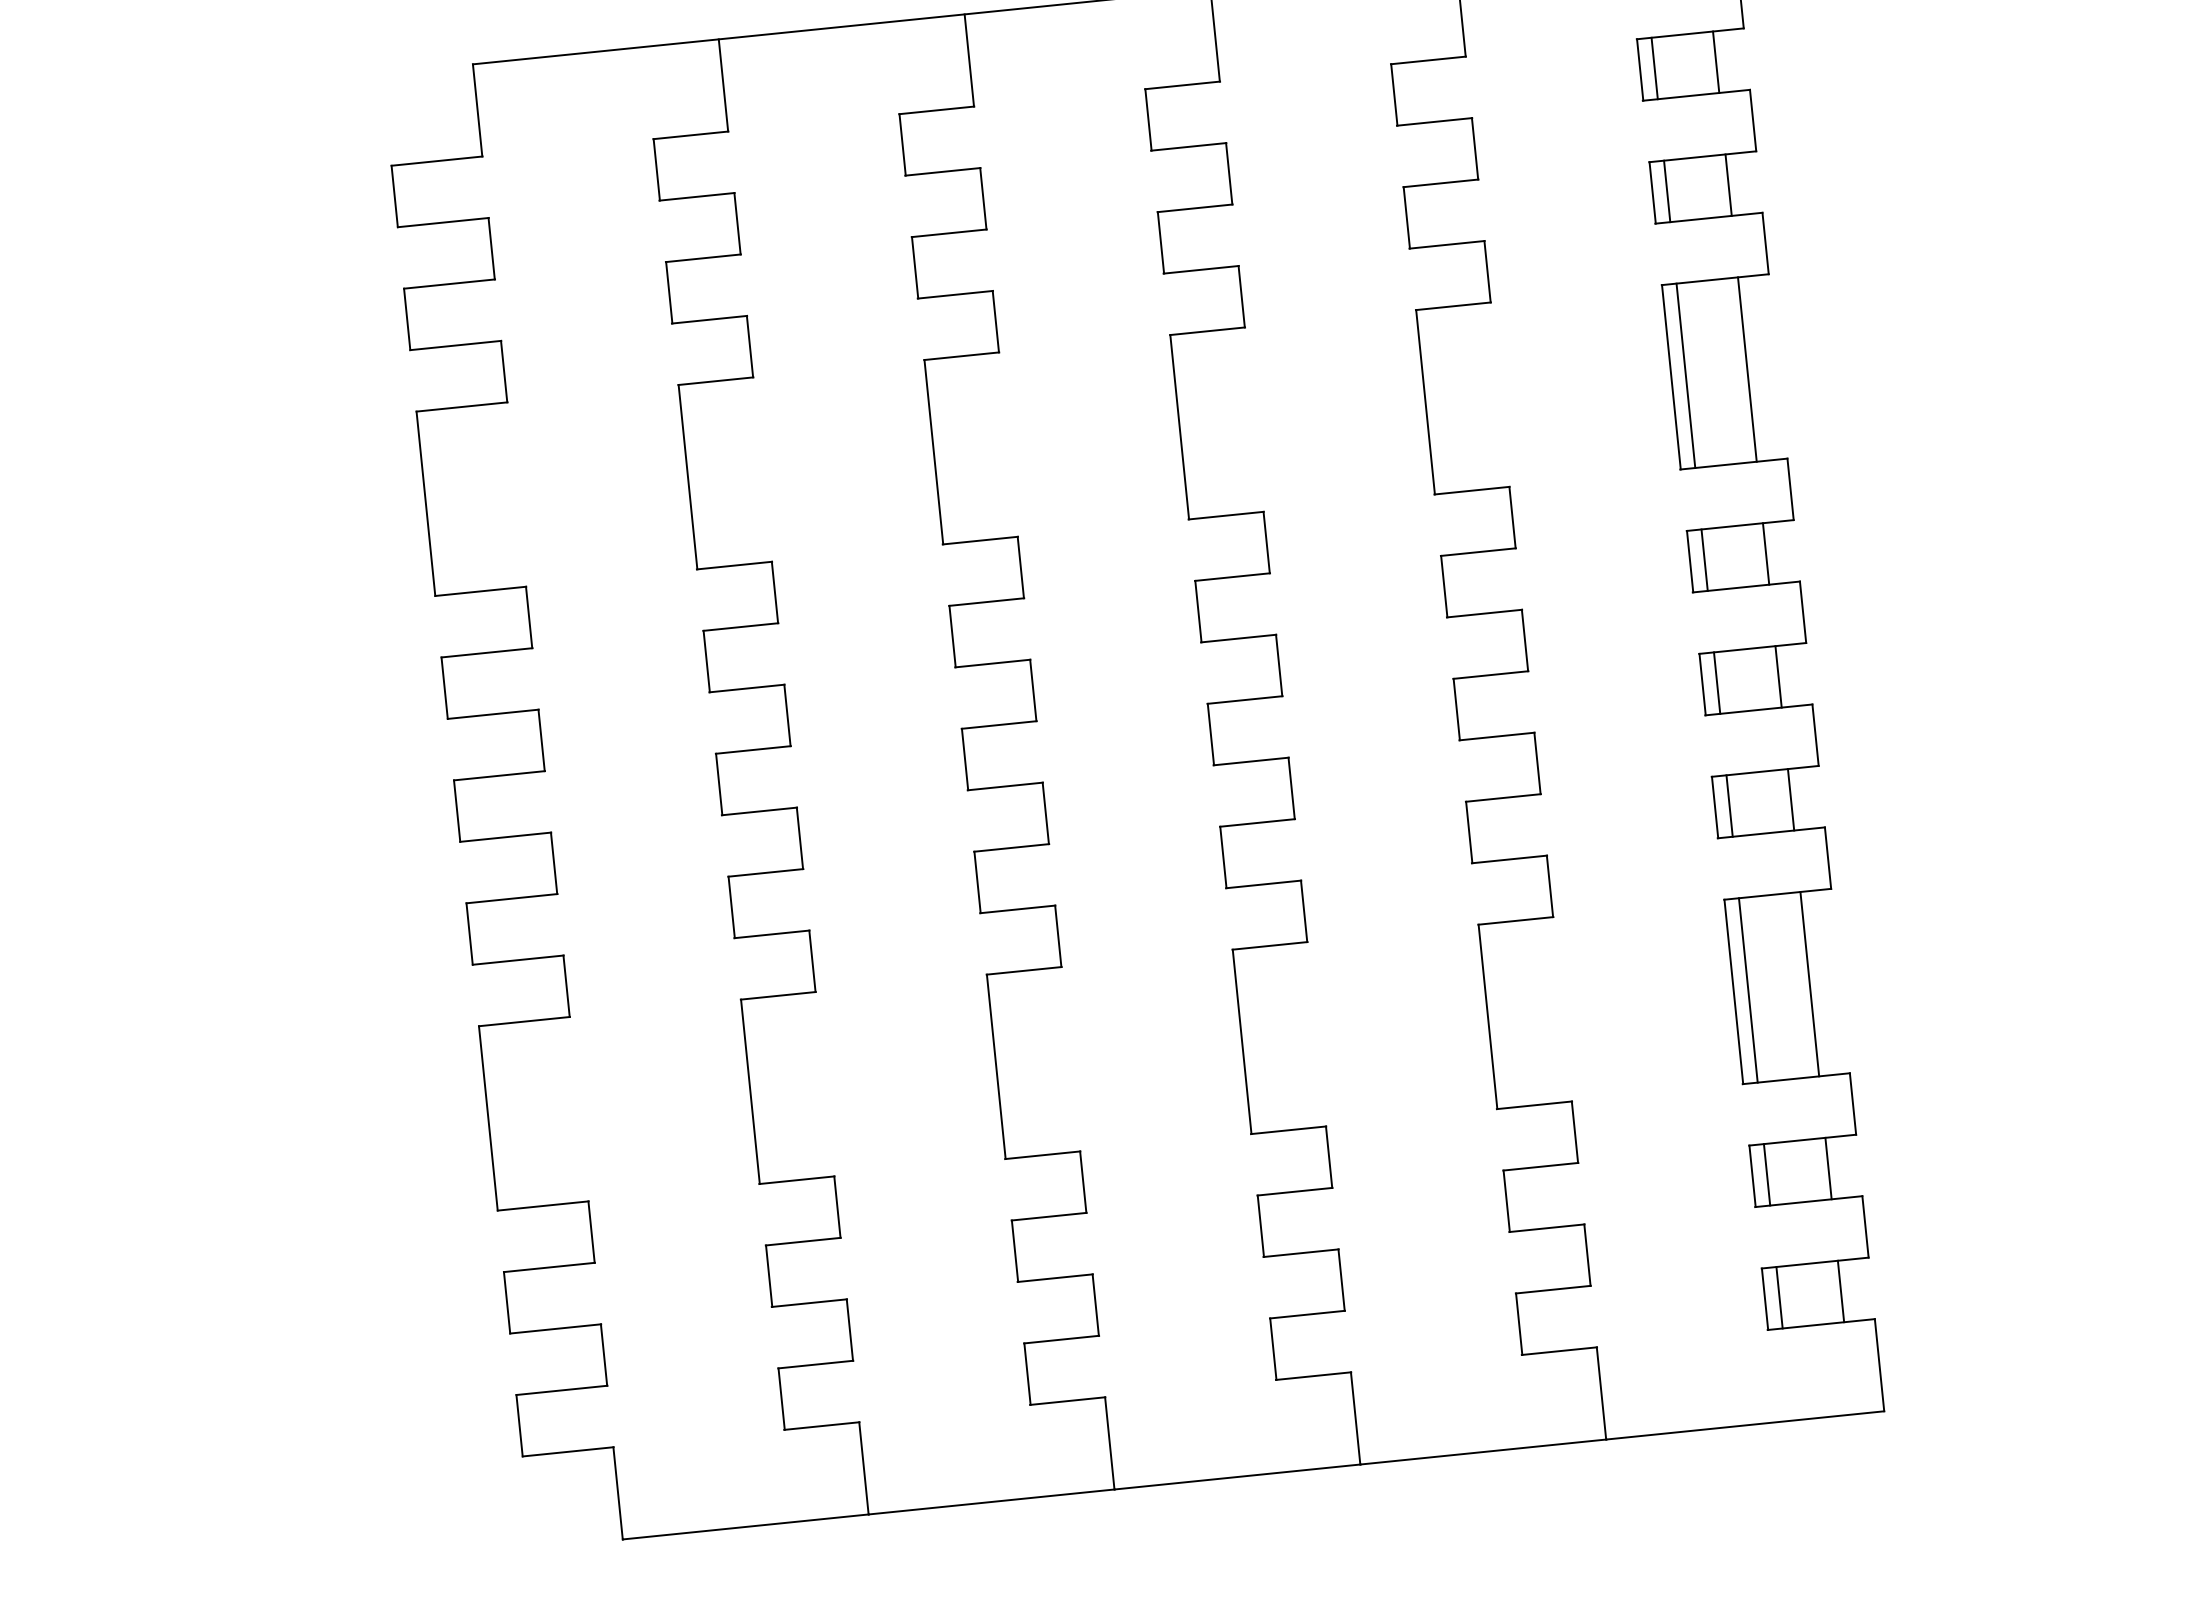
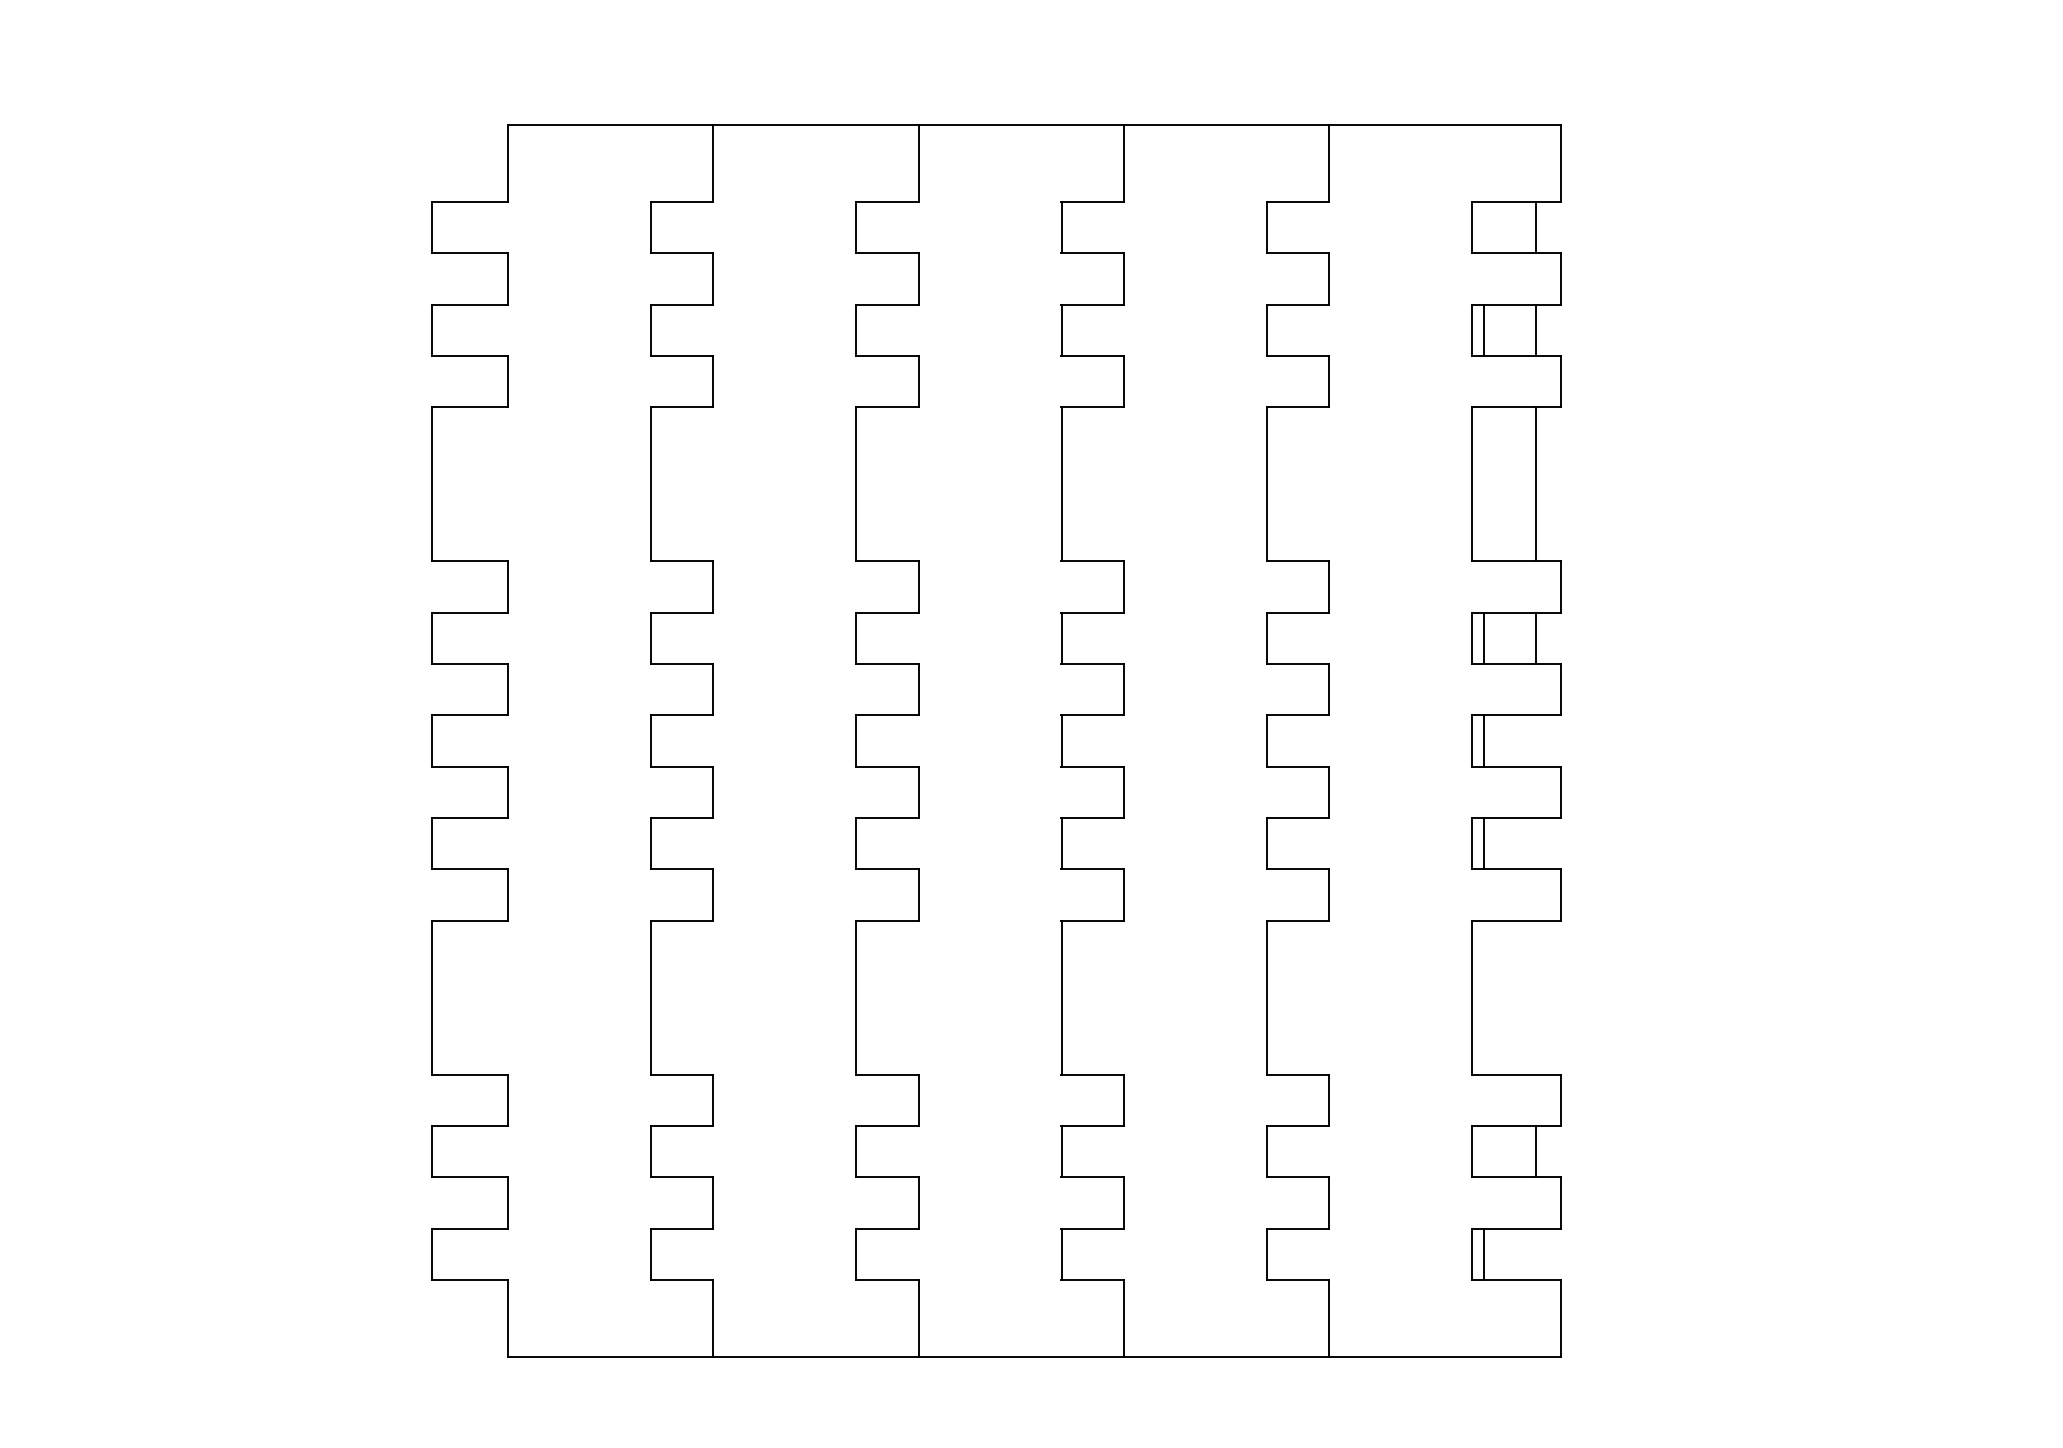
line: (1654, 68) -> (1484, 227), removed
line: (1686, 375) -> (1484, 484), removed
line: (1778, 676) -> (1535, 740), removed
line: (1790, 799) -> (1535, 843), removed
line: (1809, 983) -> (1535, 997), removed
line: (1748, 990) -> (1484, 997), removed
line: (1767, 1174) -> (1484, 1151), removed
line: (1840, 1291) -> (1535, 1254), removed

